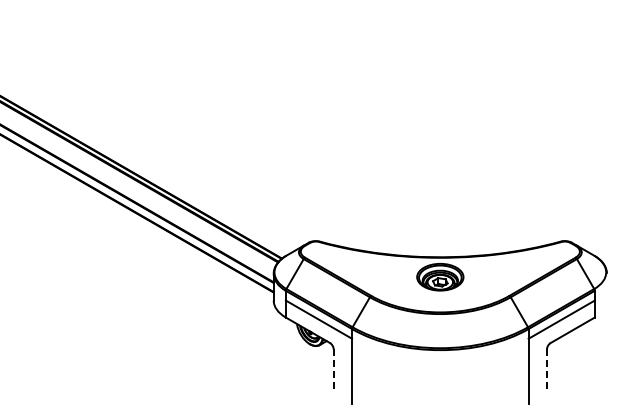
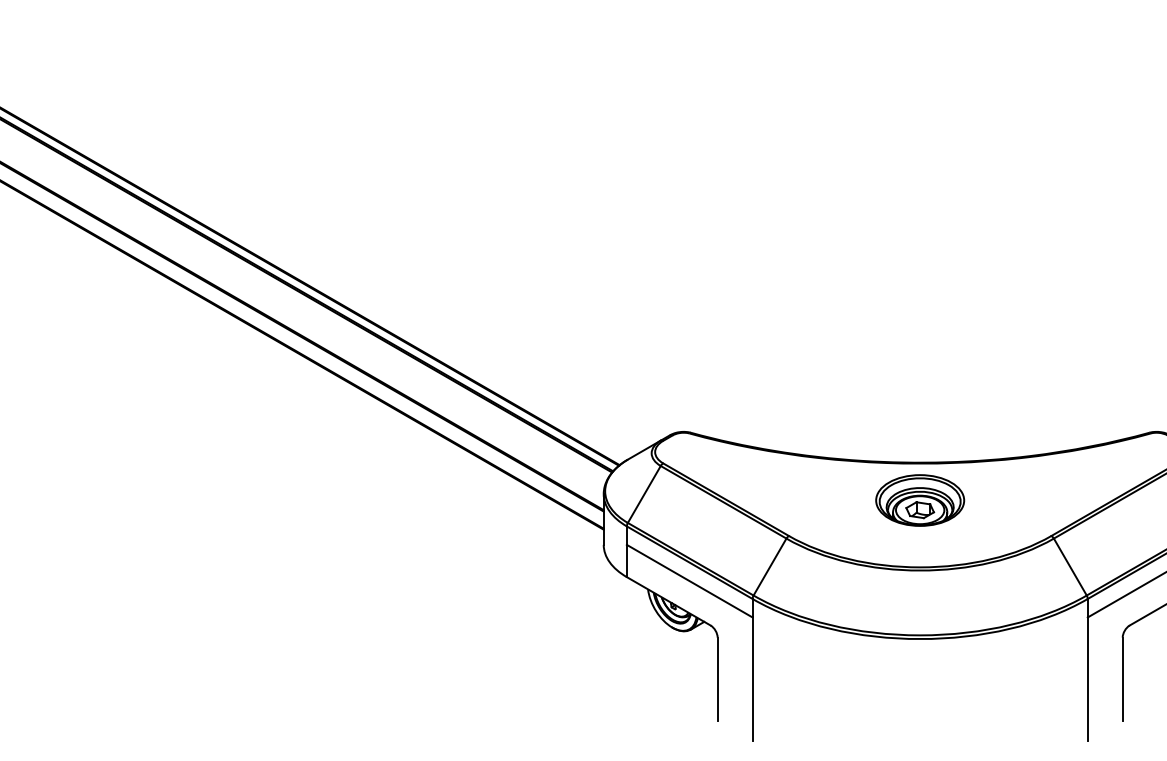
line: (333, 371) -> (717, 679), dashed -> solid
line: (546, 371) -> (1121, 679), dashed -> solid

